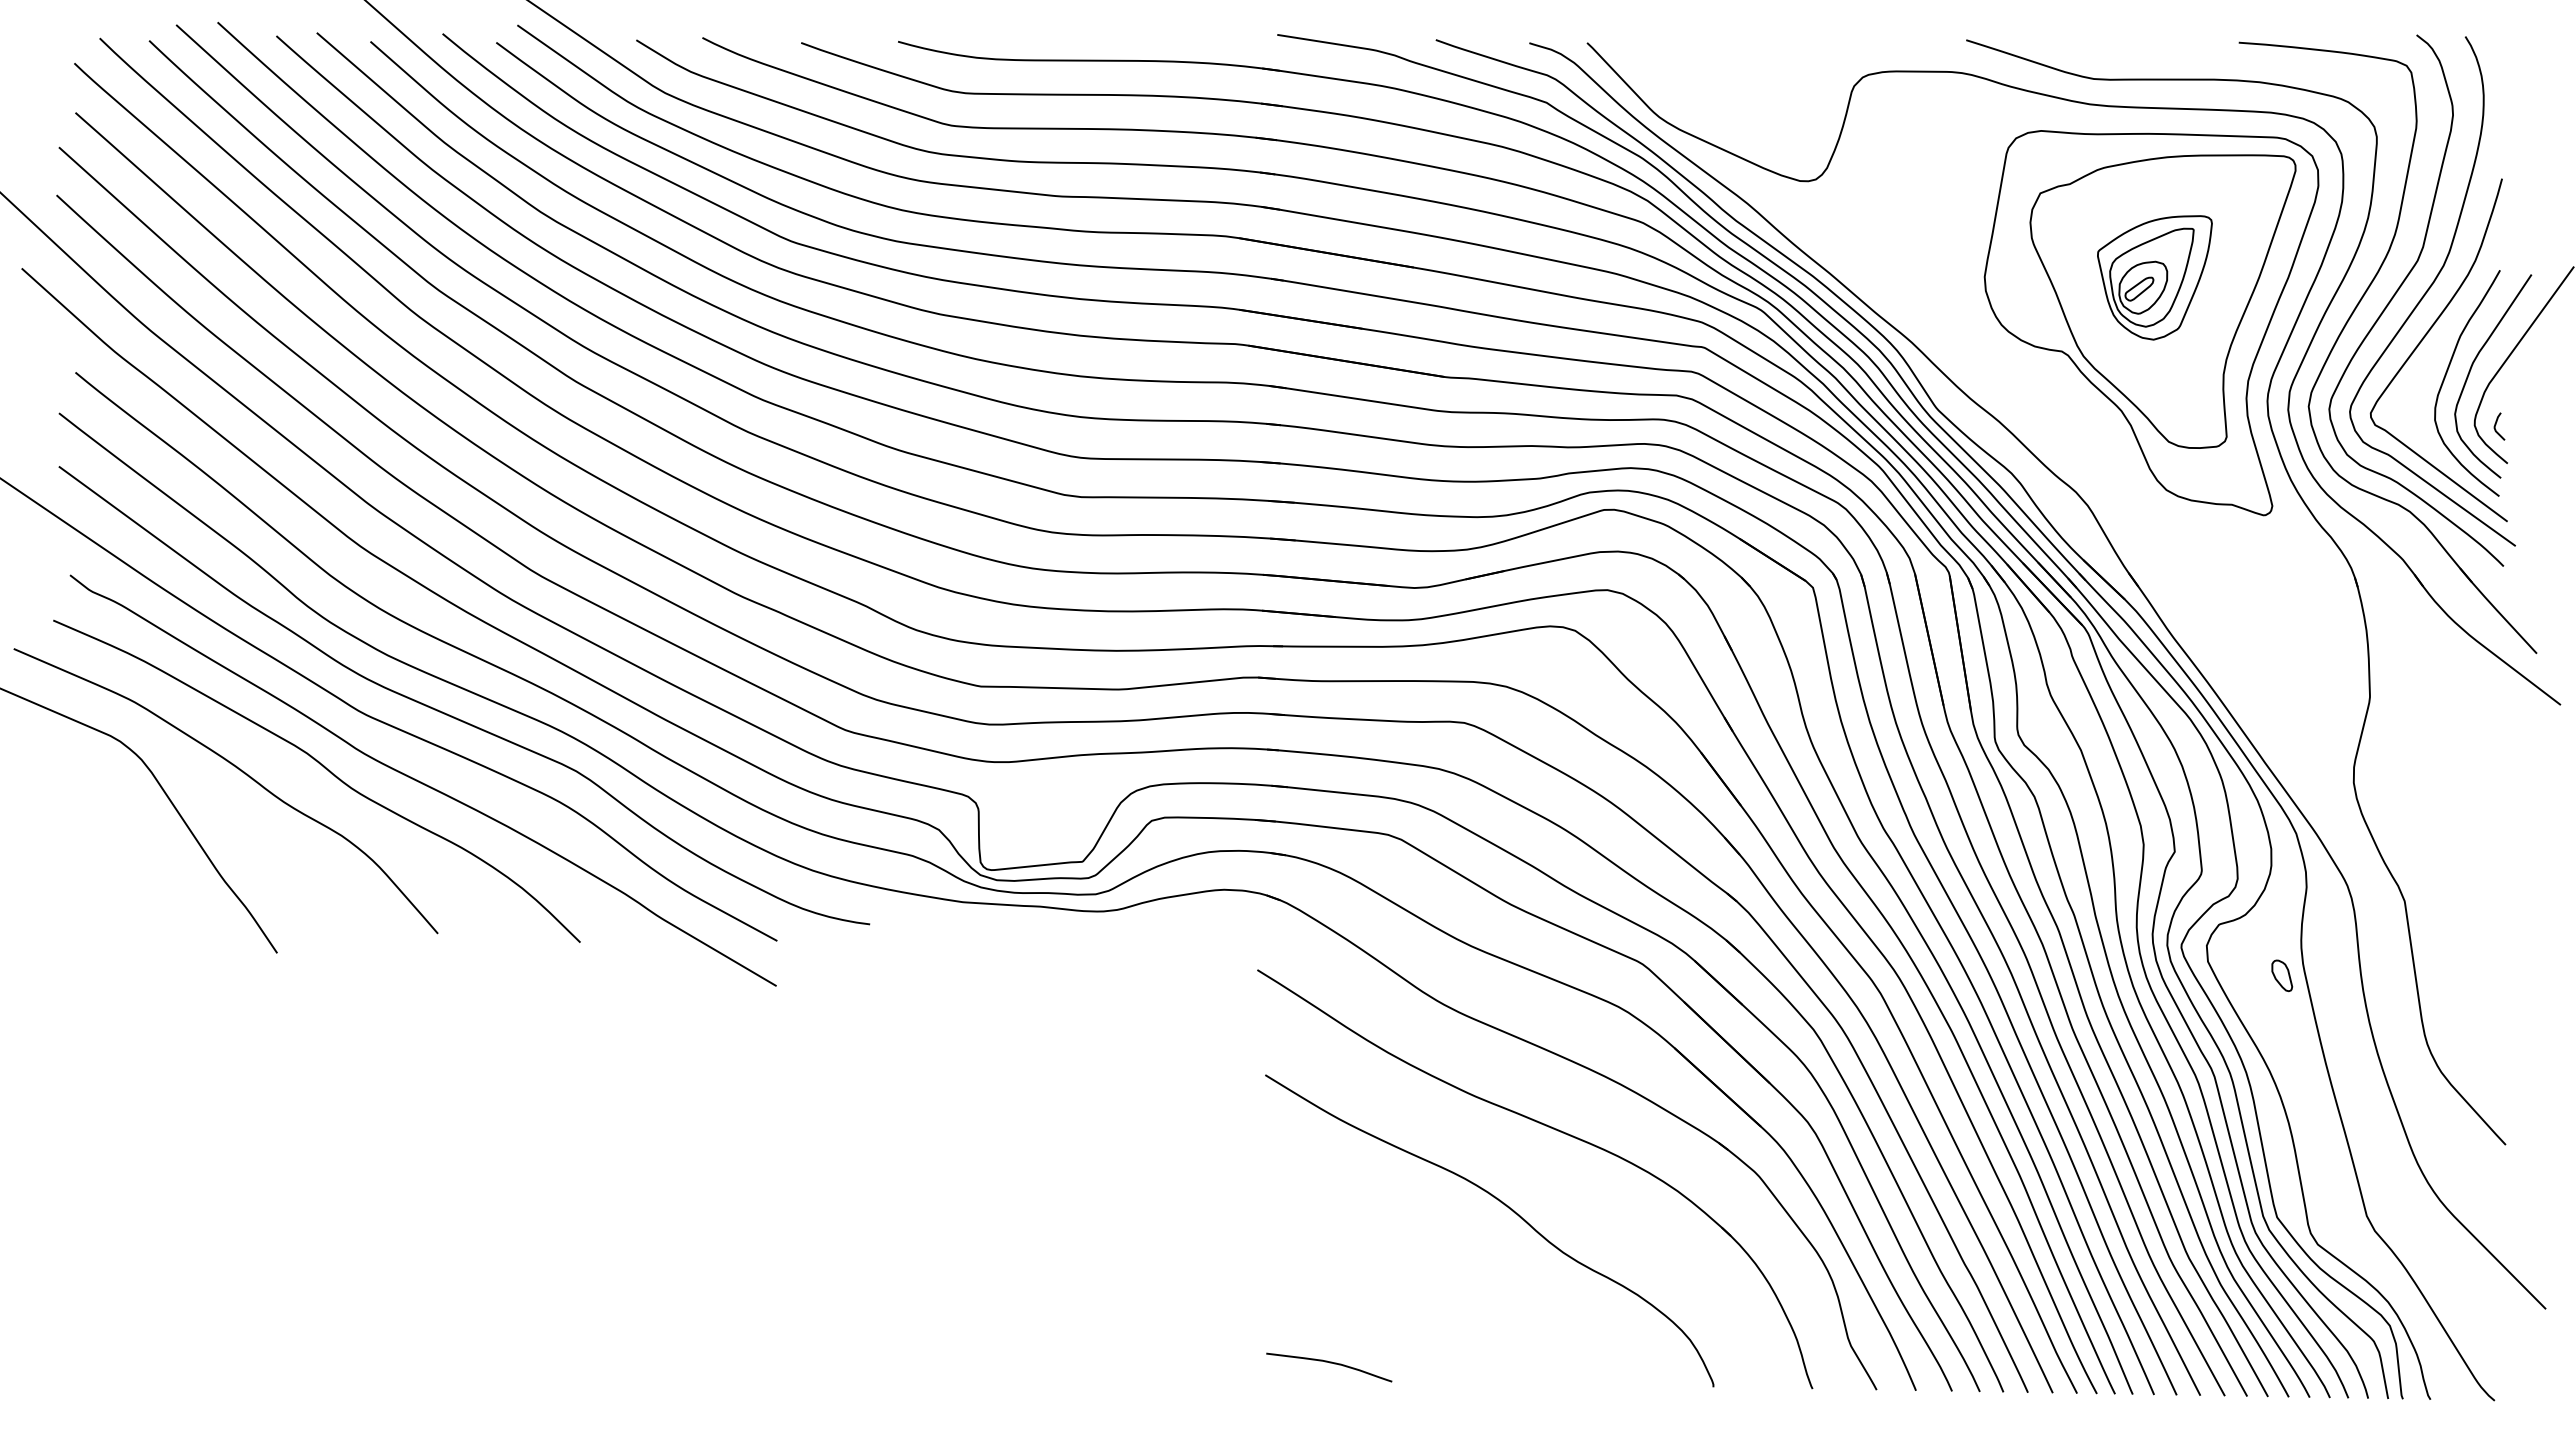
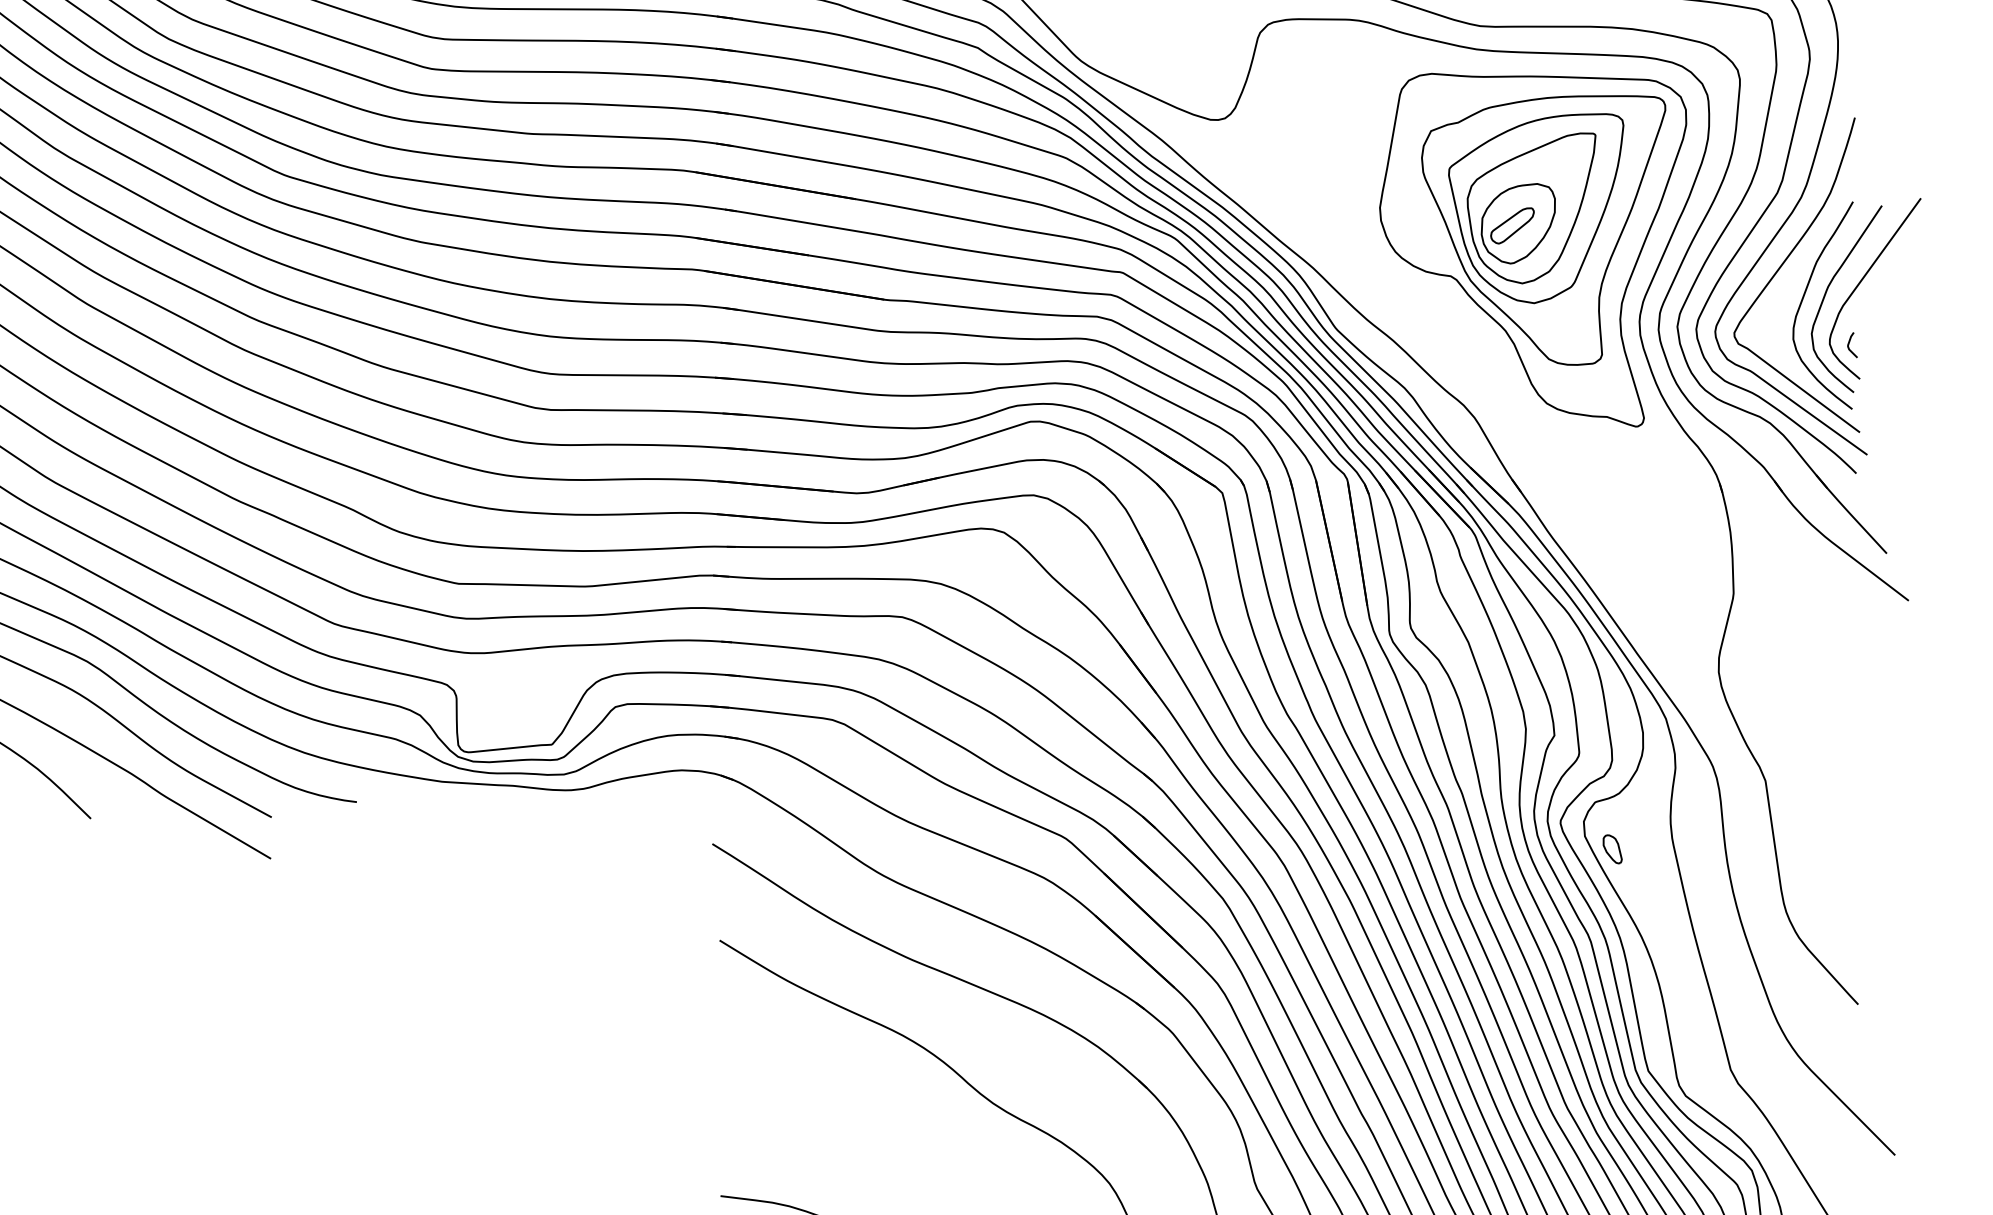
part: (2154, 277) -> (1535, 208), size x1.67
part: (2282, 975) -> (1612, 849), moved

